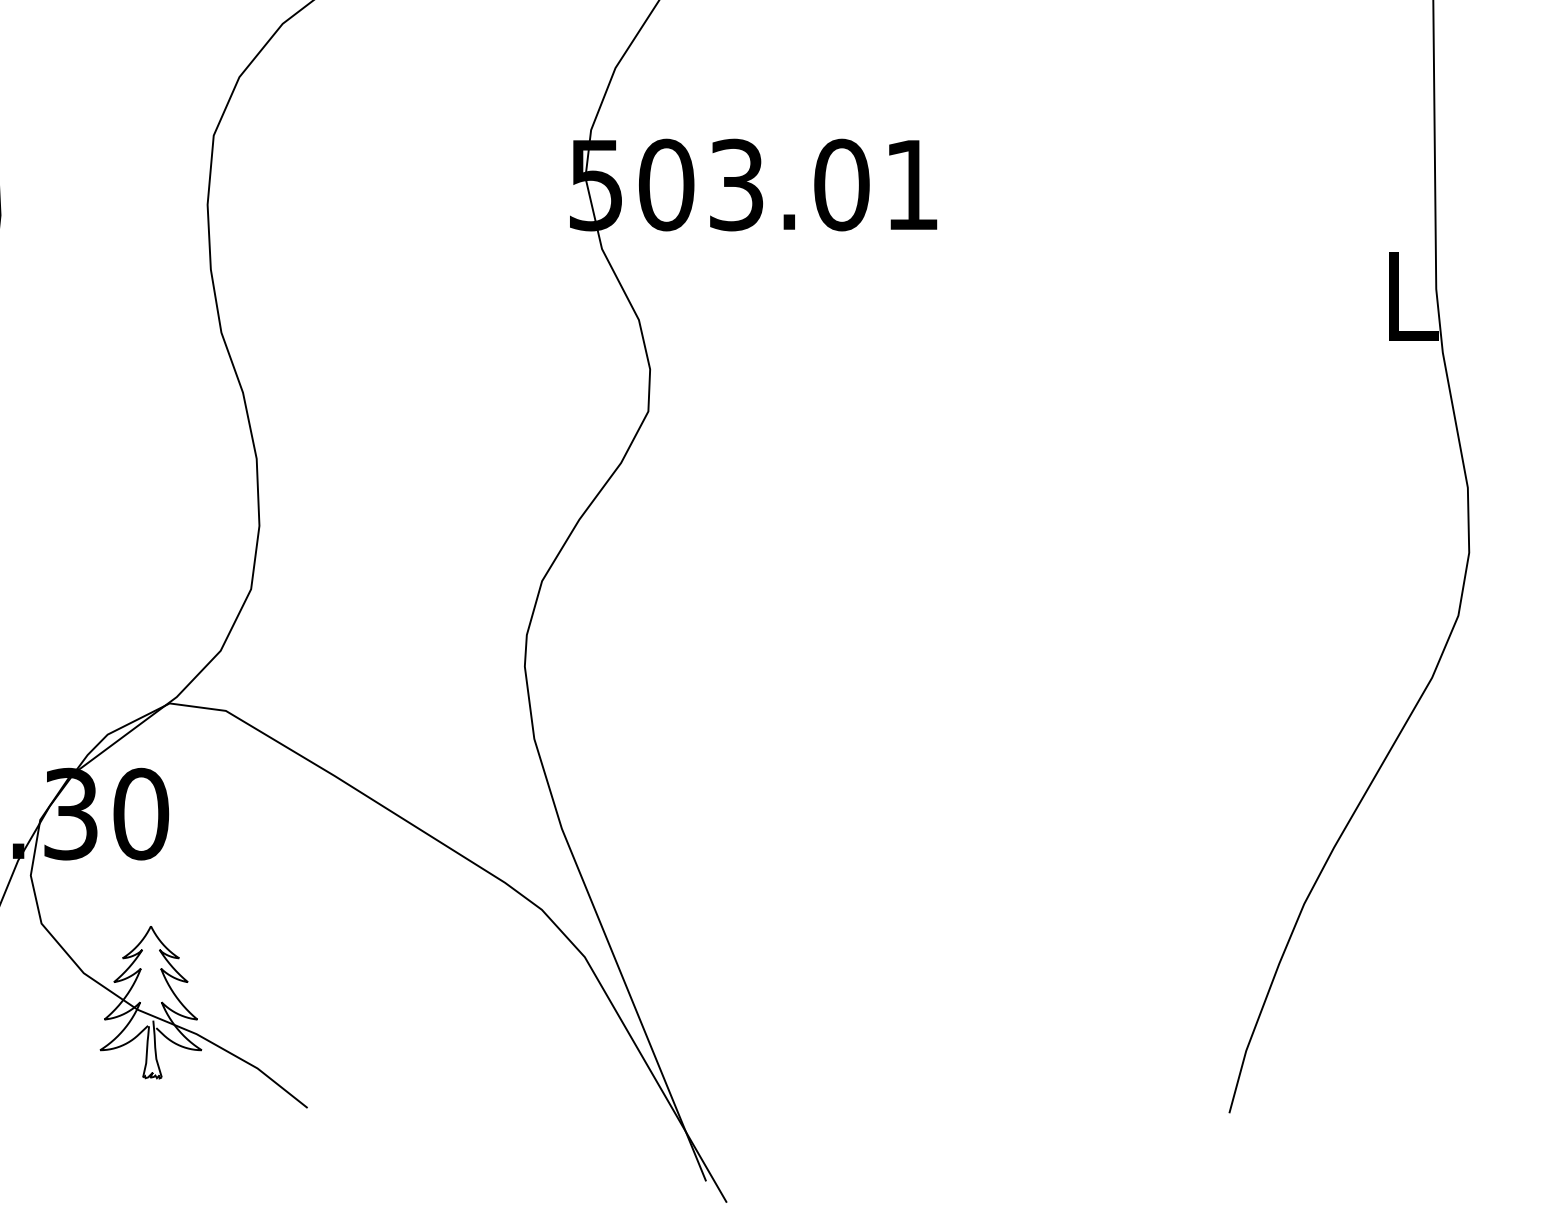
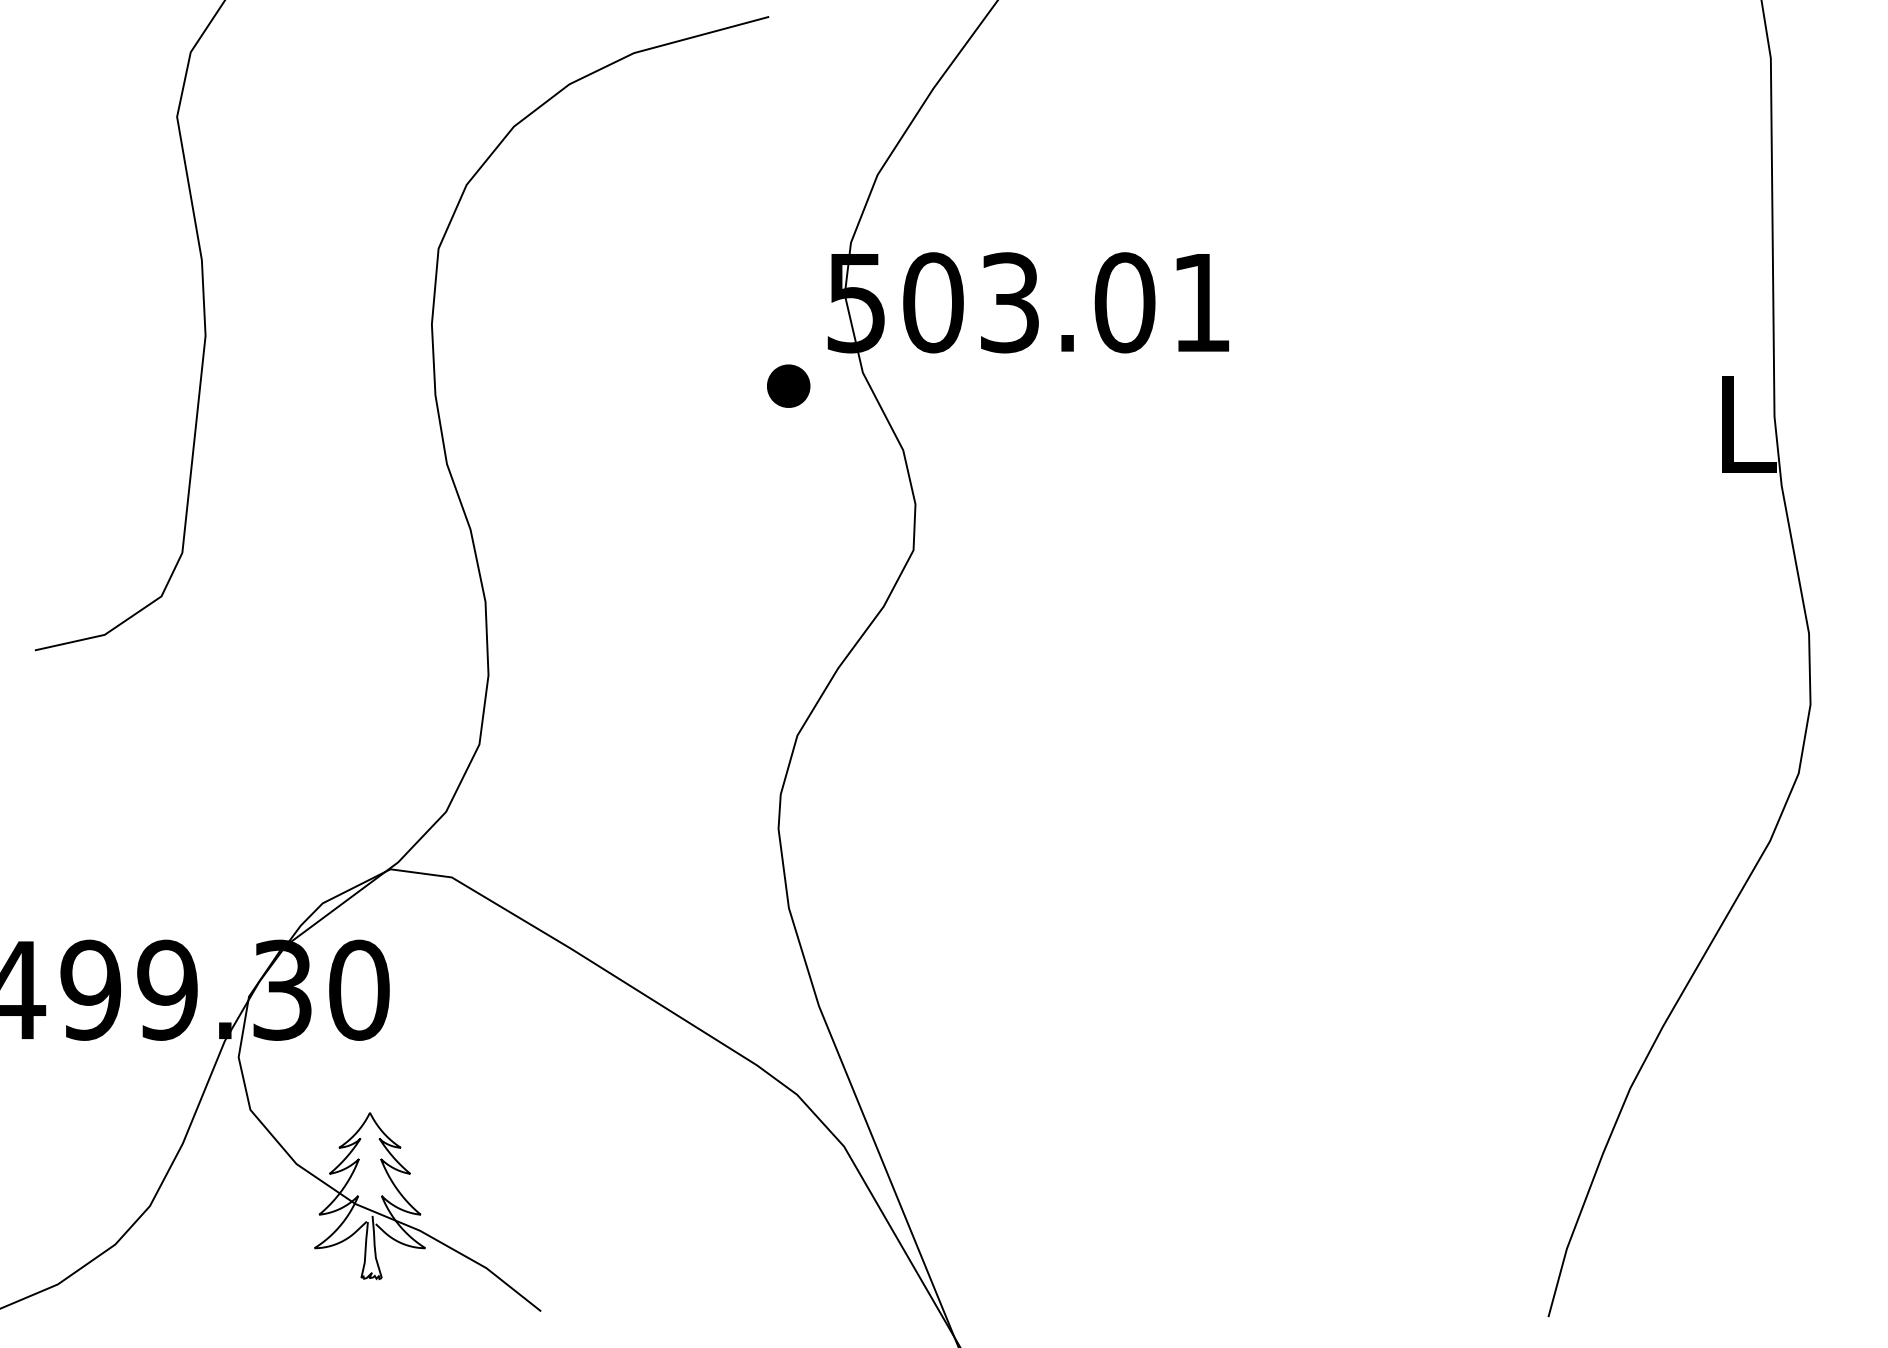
part: (533, 260) -> (788, 385), added

